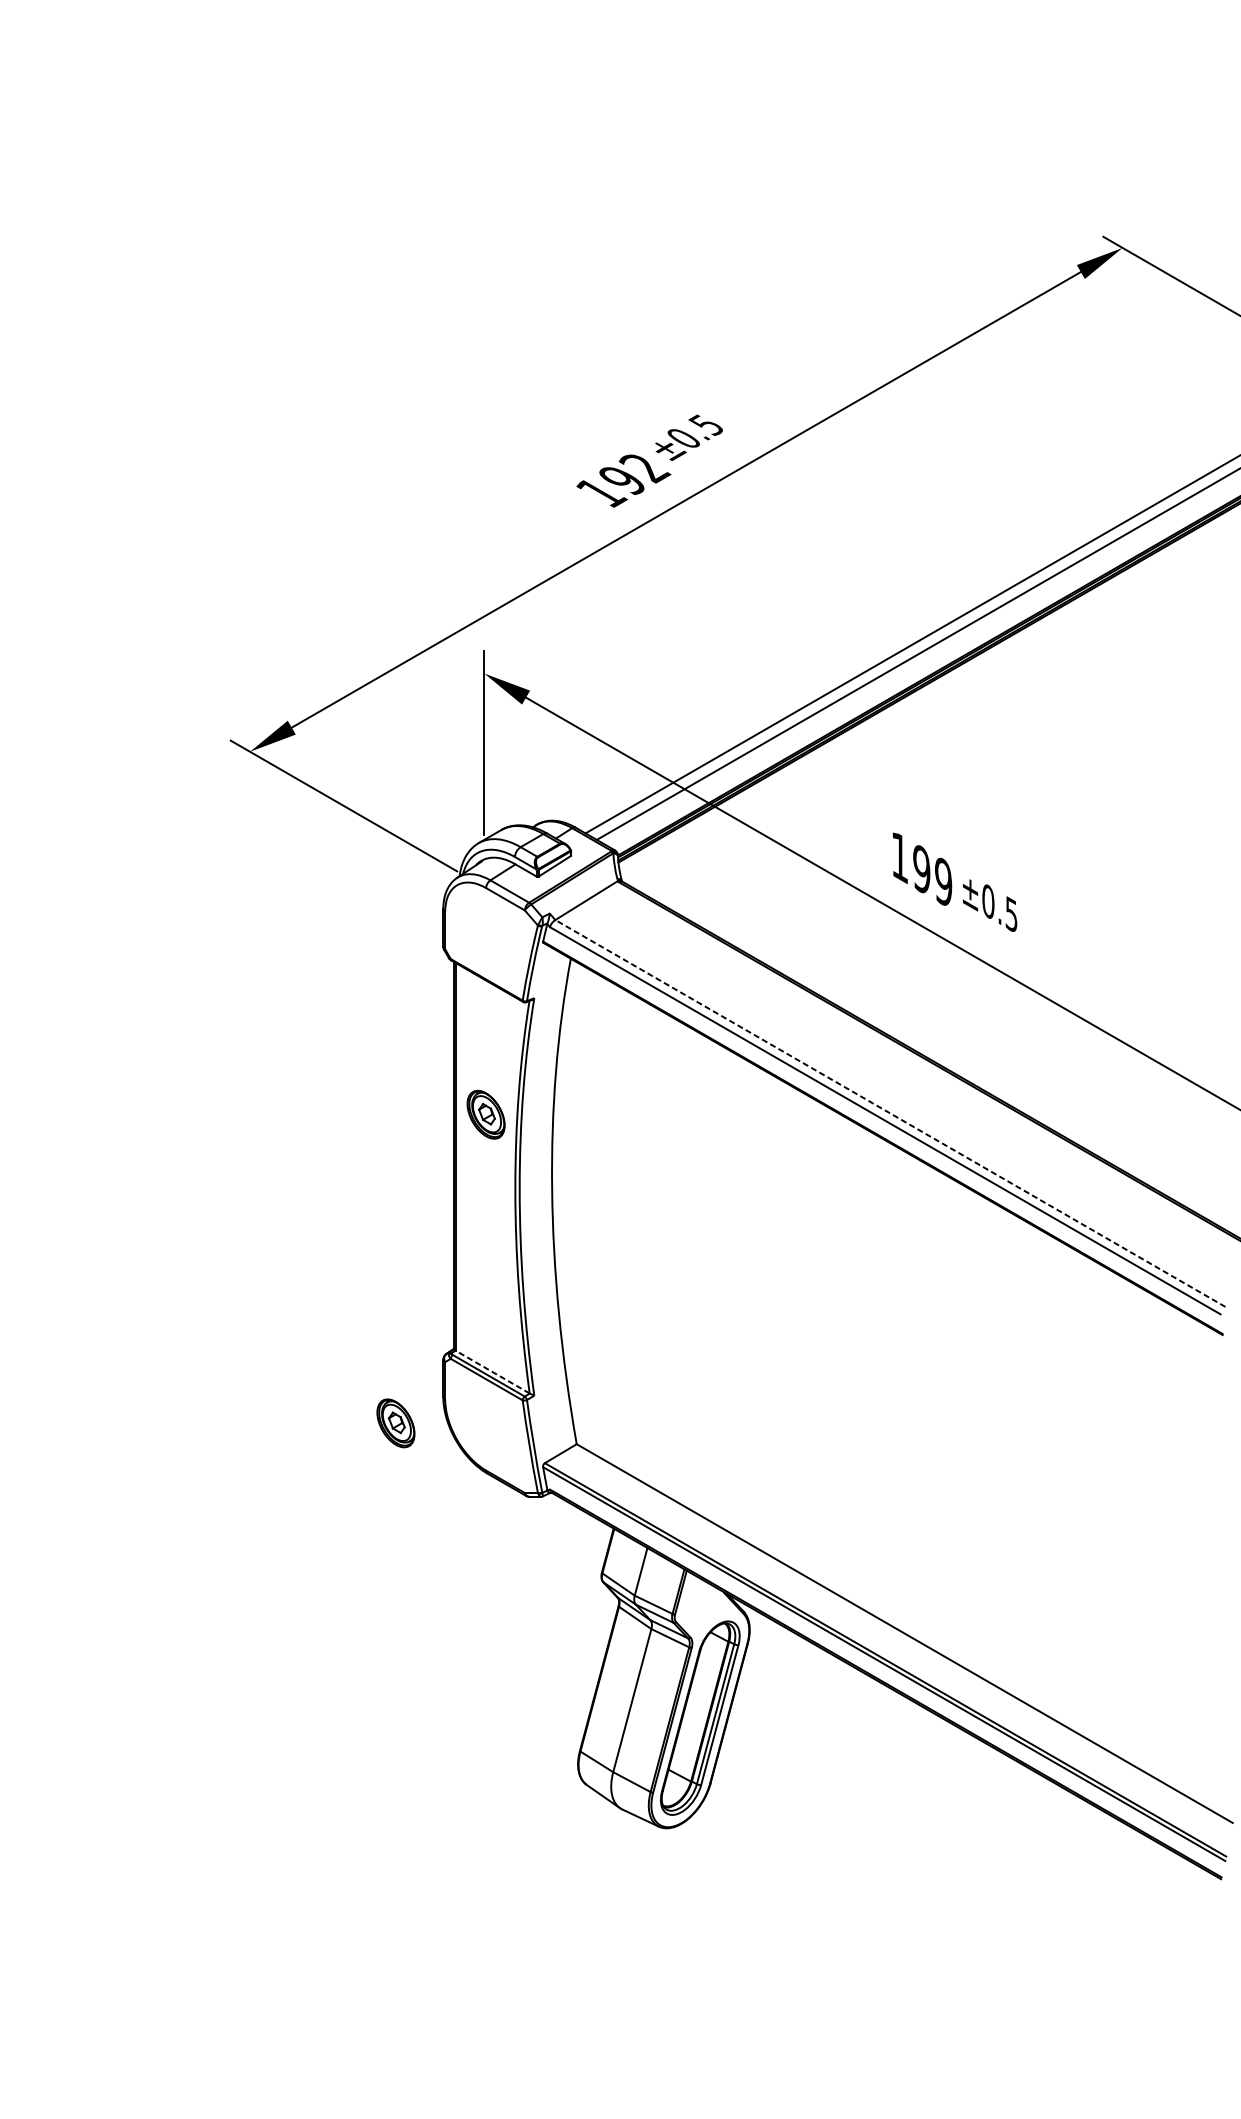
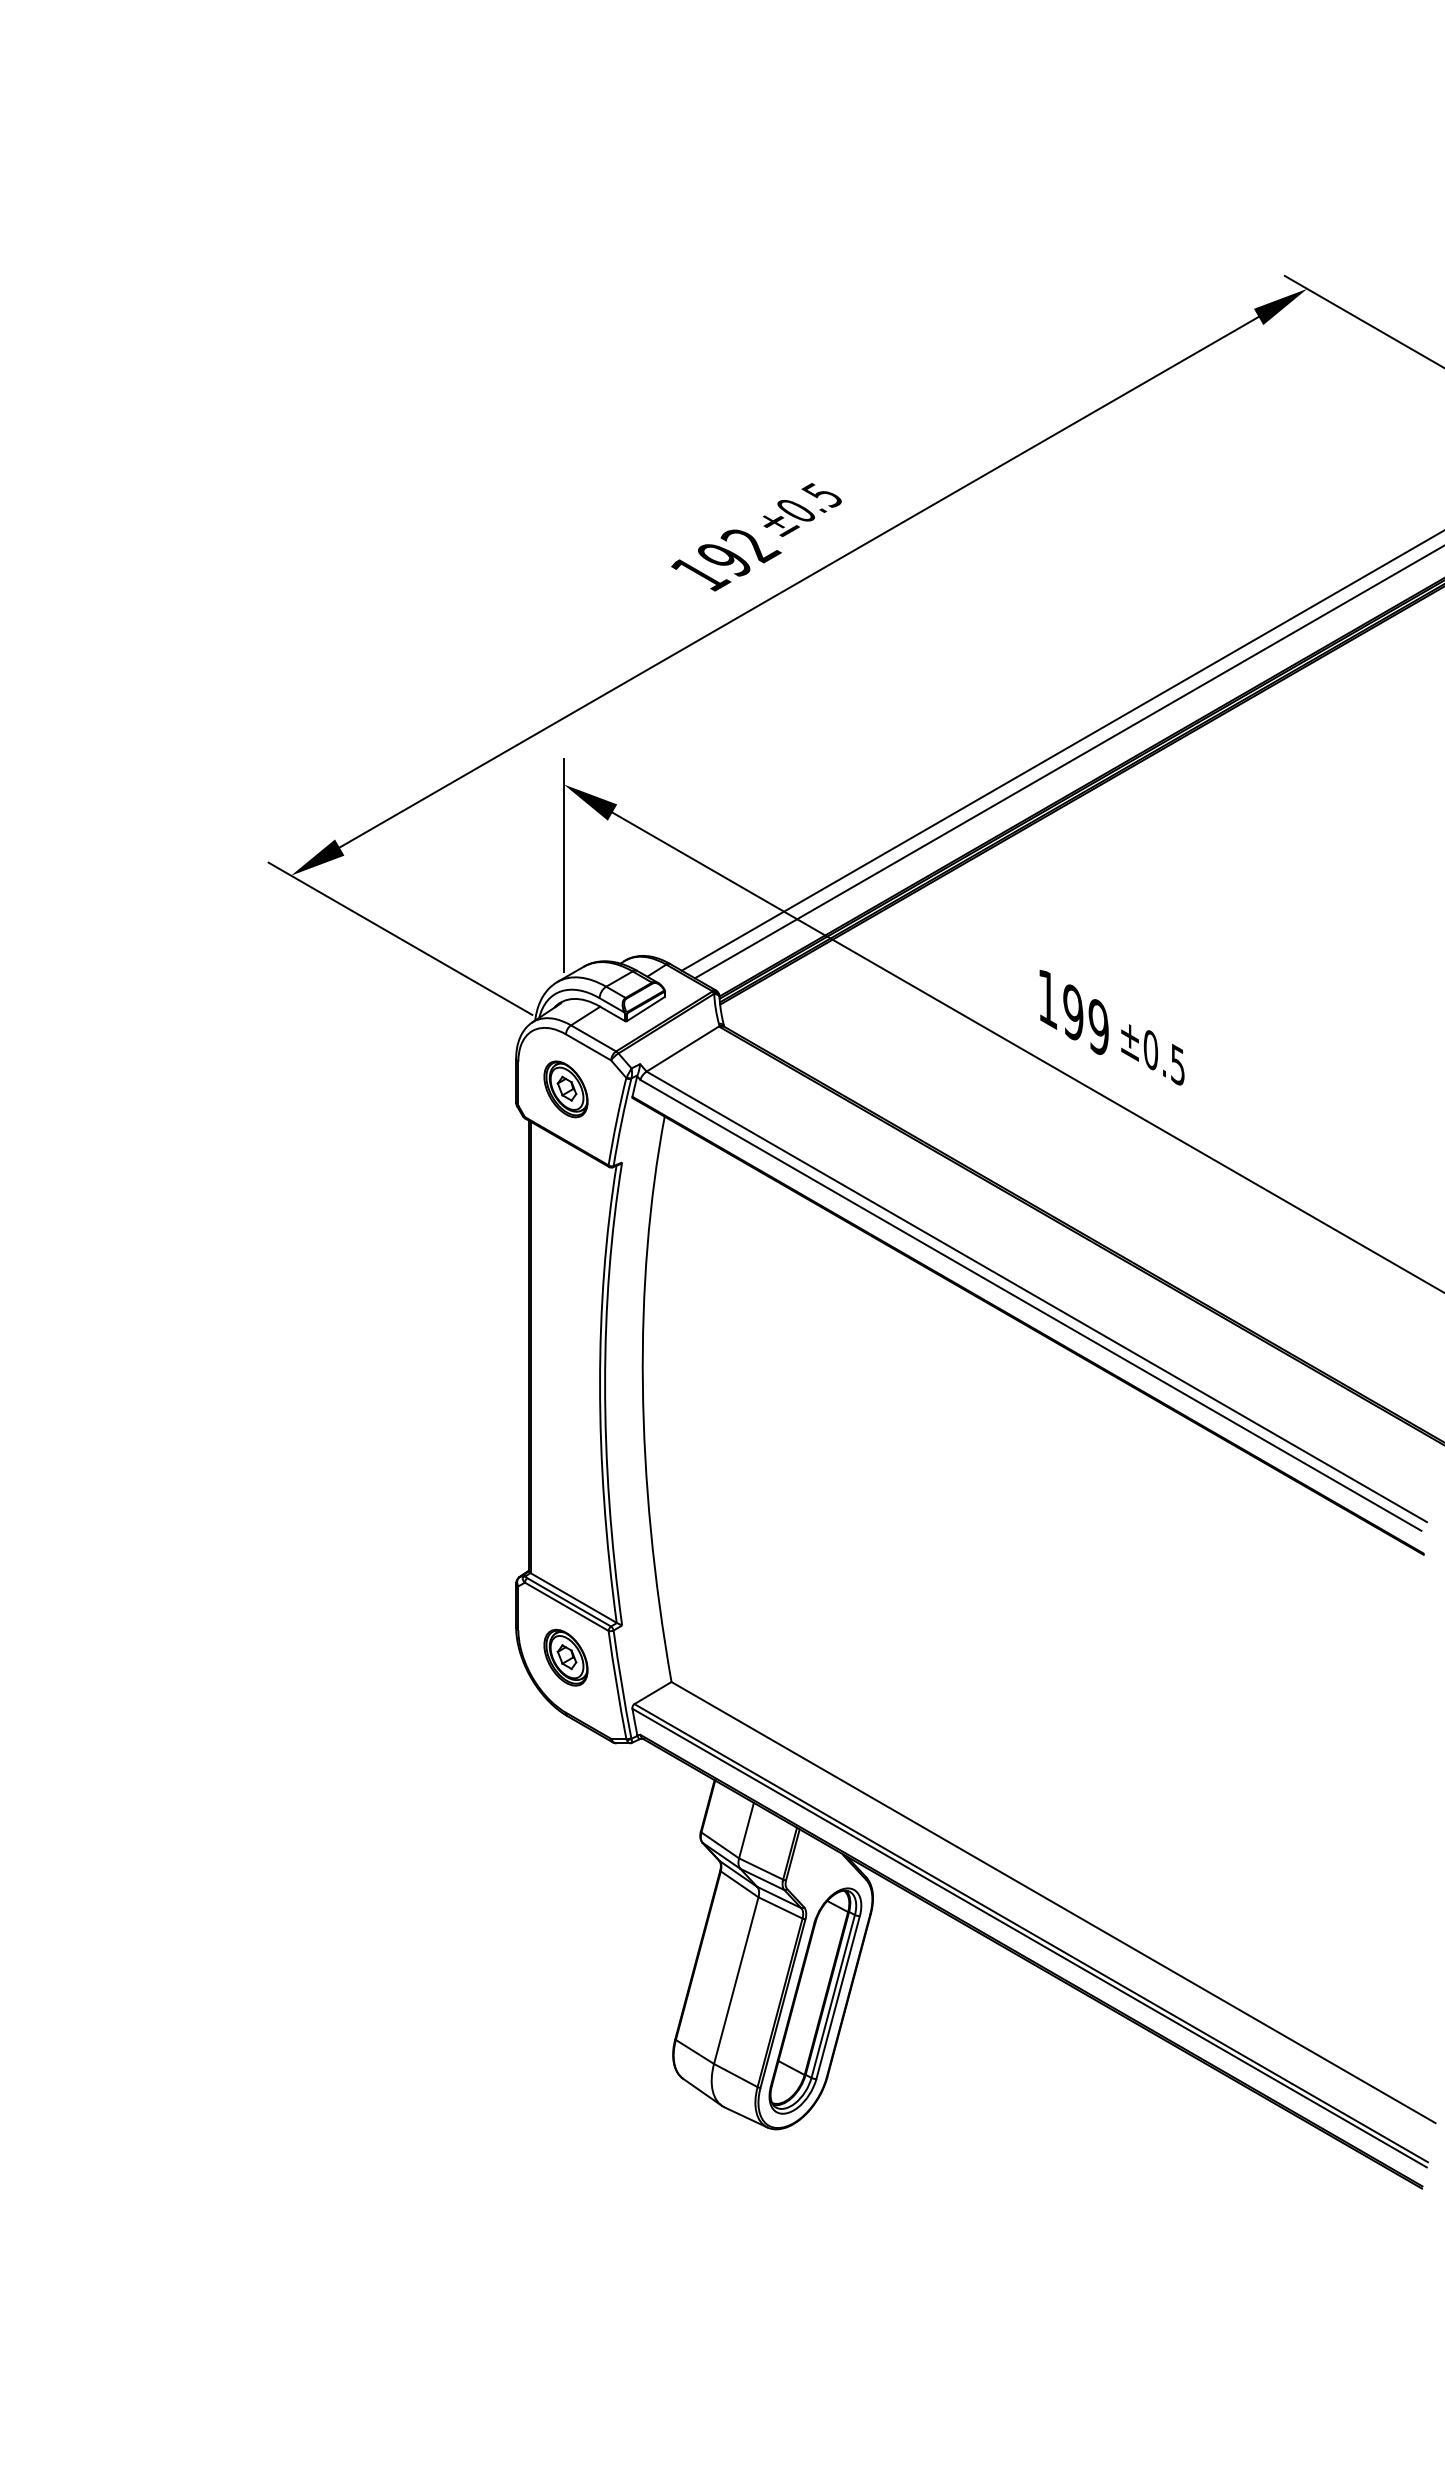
line: (890, 1113) -> (1036, 1296), dashed -> solid
part: (485, 1114) -> (565, 1089), moved
line: (492, 1371) -> (573, 1597), dashed -> solid
part: (395, 1423) -> (565, 1657), moved

